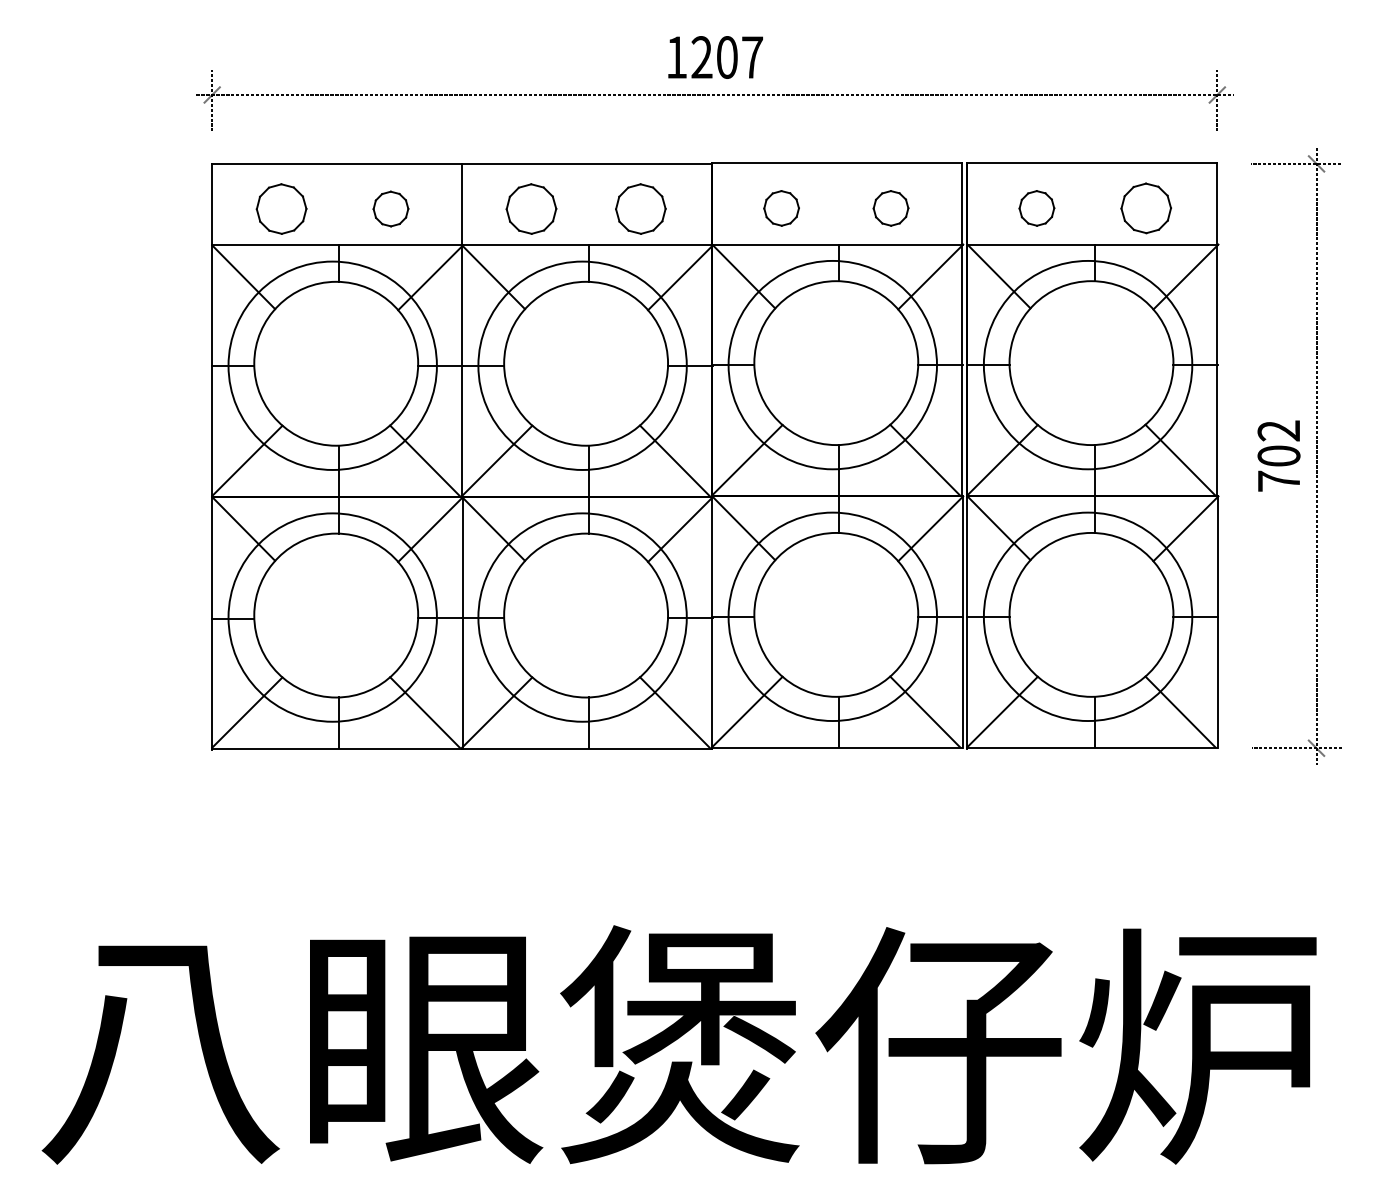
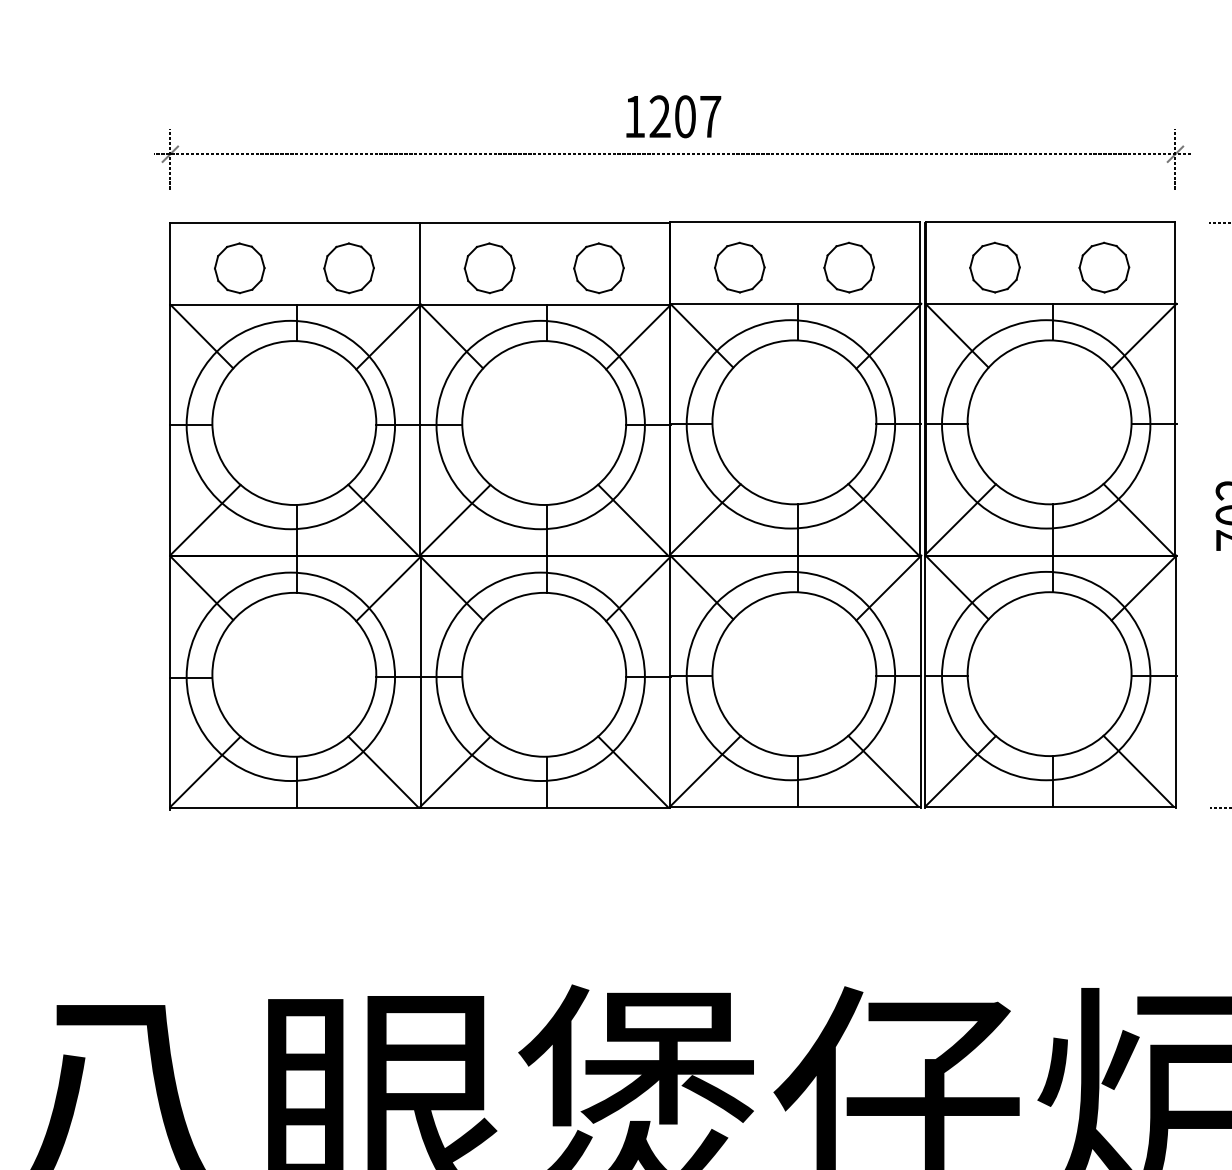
part: (390, 208) -> (348, 267), size x1.43
part: (781, 208) -> (739, 267), size x1.43
part: (890, 208) -> (848, 267), size x1.43
part: (1036, 208) -> (994, 267), size x1.43

